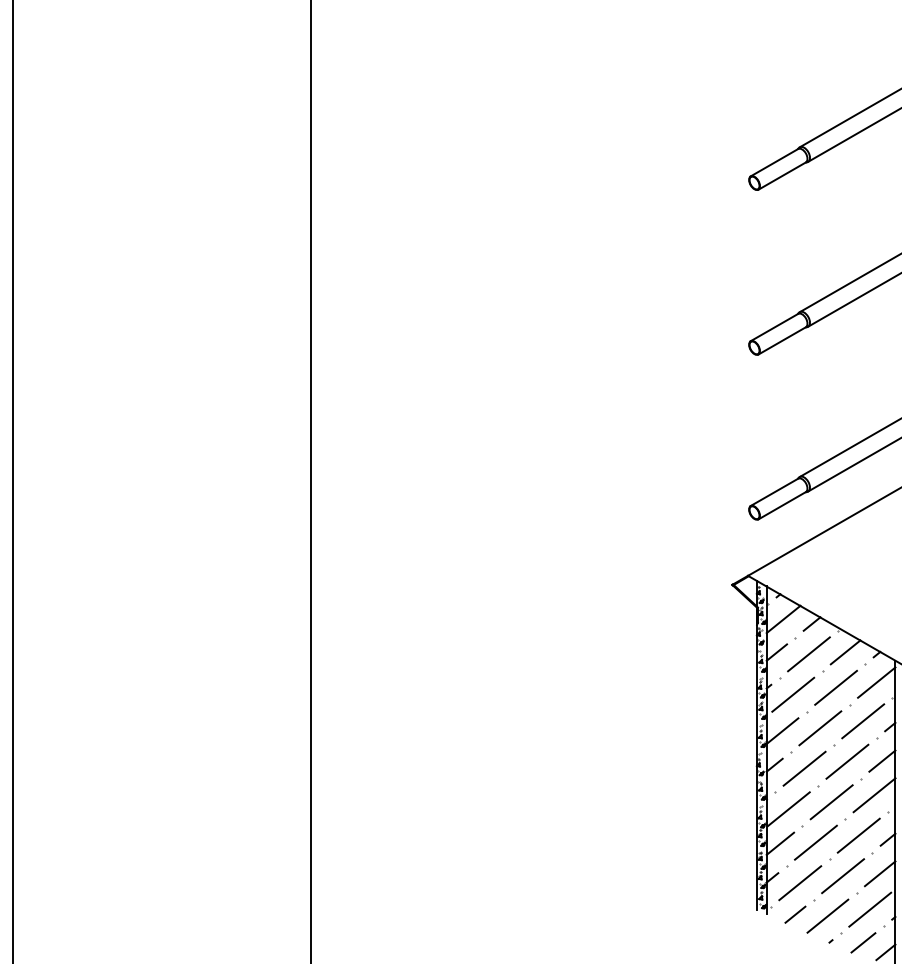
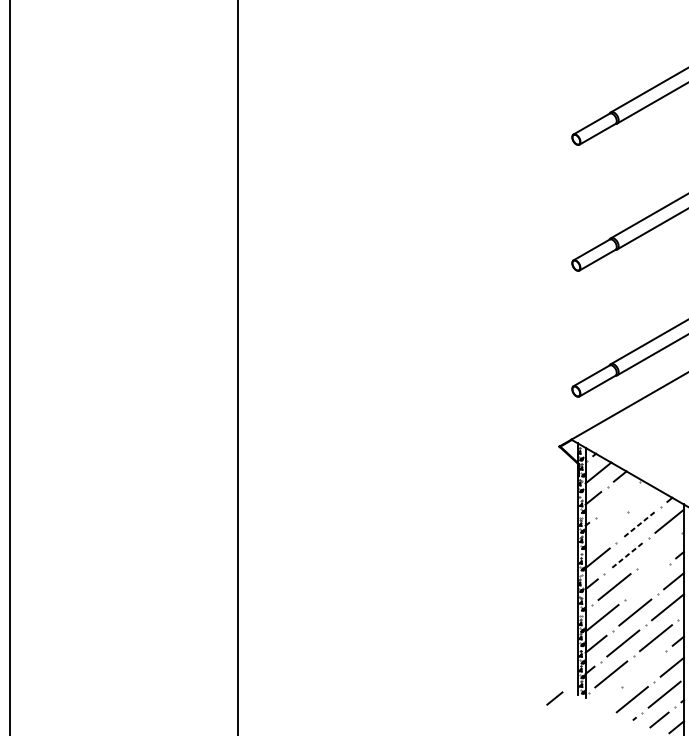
line: (845, 652) -> (645, 498), removed
line: (808, 654) -> (617, 499), removed
line: (836, 687) -> (638, 524), solid -> dashed
line: (793, 694) -> (606, 530), removed
line: (863, 721) -> (659, 550), removed
line: (820, 728) -> (626, 556), solid -> dashed
line: (847, 761) -> (647, 581), removed
line: (843, 876) -> (644, 669), removed
line: (795, 914) -> (554, 698), moved

